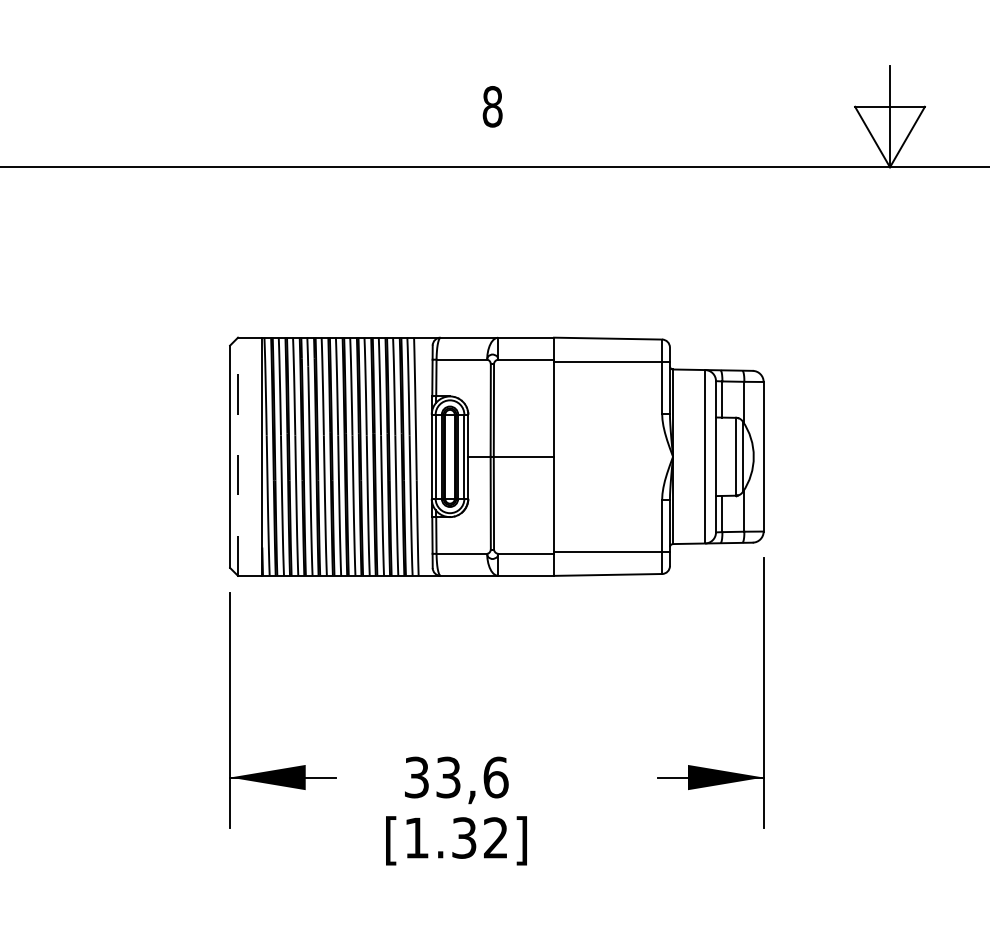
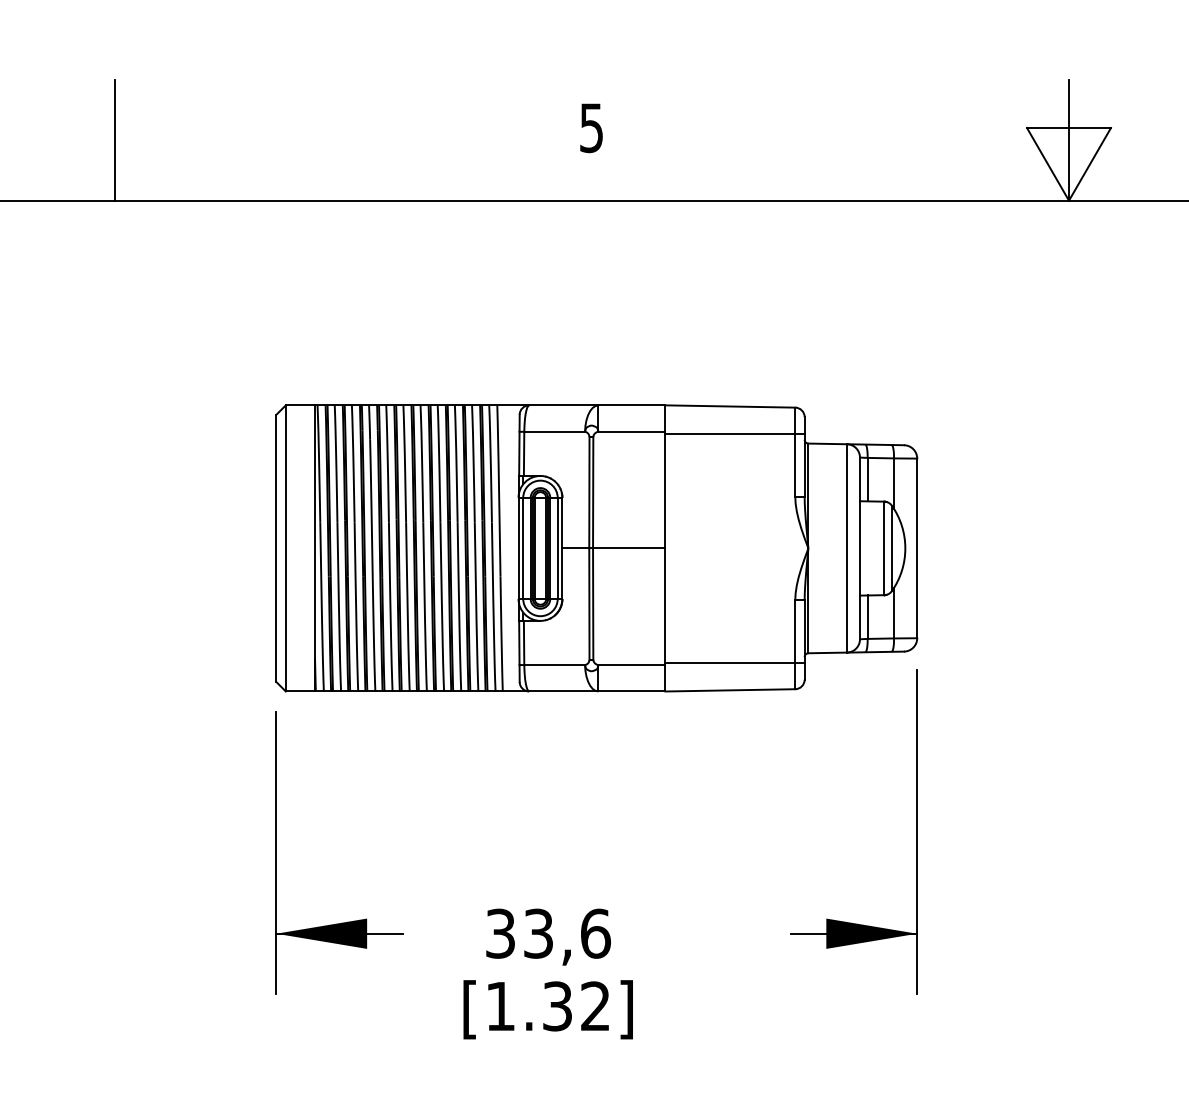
text: (492, 106) -> (591, 127), 8 -> 5
line: (95, 116) -> (114, 139), added
line: (238, 456) -> (286, 548), dashed -> solid

